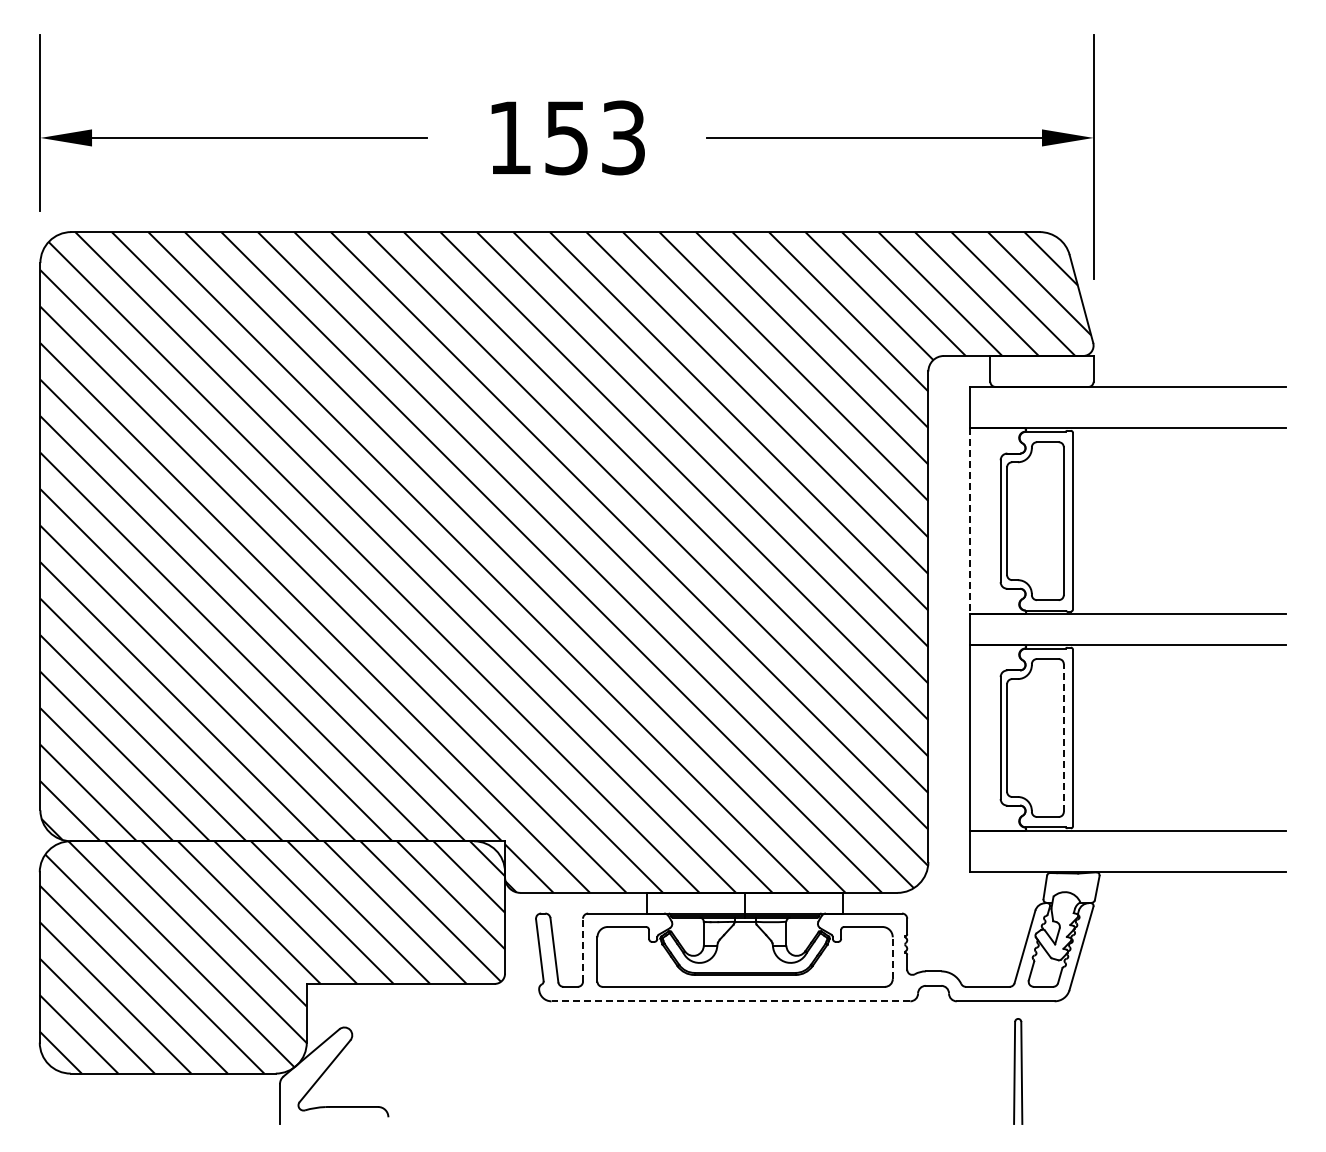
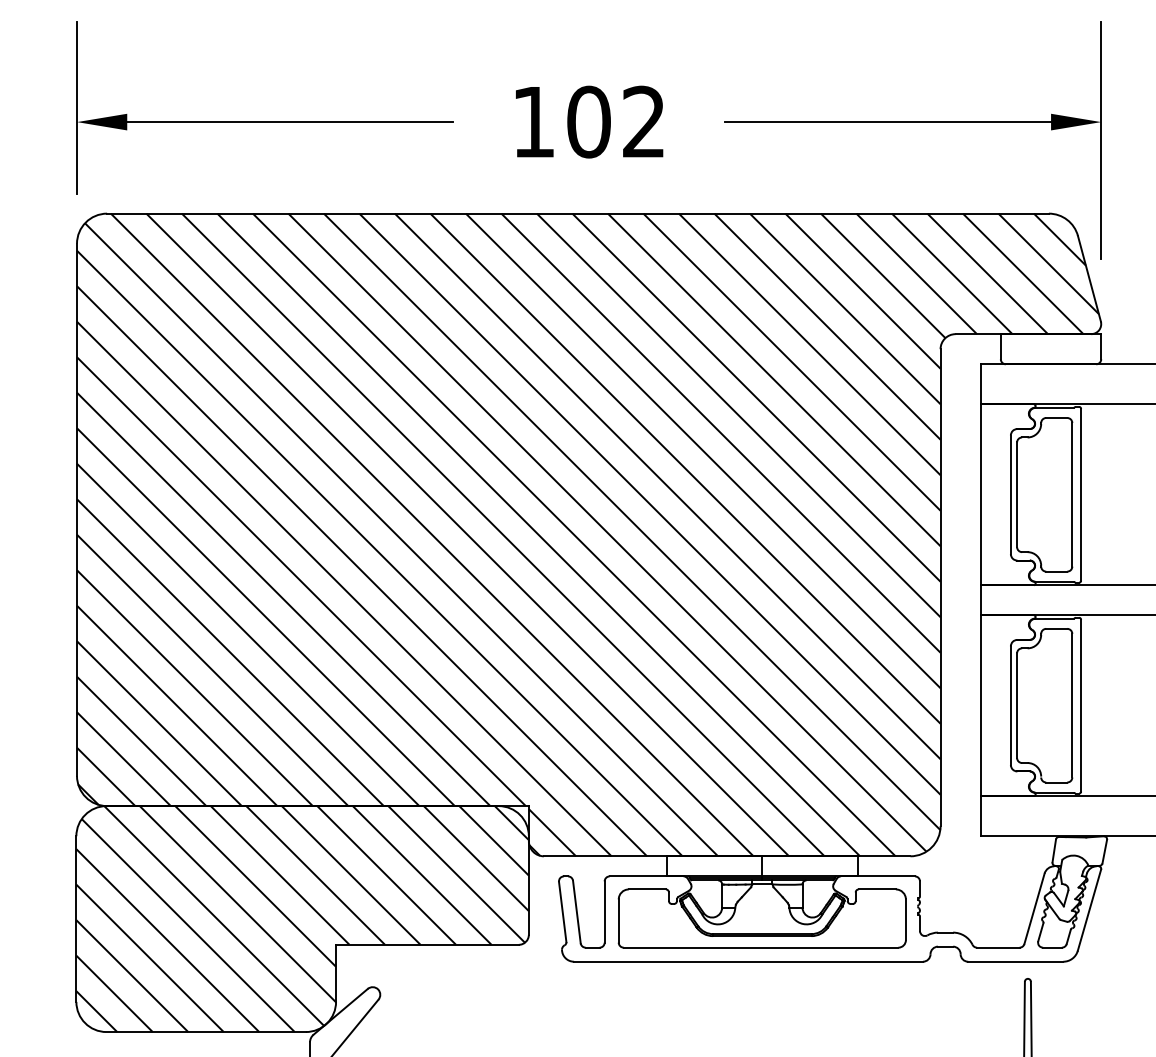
text: (594, 137) -> (615, 121), 153 -> 102
line: (969, 521) -> (980, 495), dashed -> solid
line: (1063, 738) -> (1071, 706), dashed -> solid
line: (583, 949) -> (605, 911), dashed -> solid
line: (892, 958) -> (905, 920), dashed -> solid
line: (730, 1001) -> (748, 961), dashed -> solid

